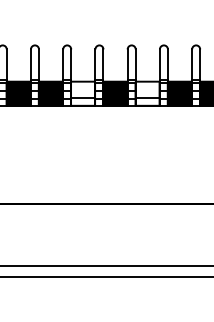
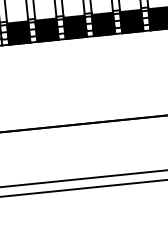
fill: (83, 93) -> (75, 27), added
fill: (147, 93) -> (131, 21), added

